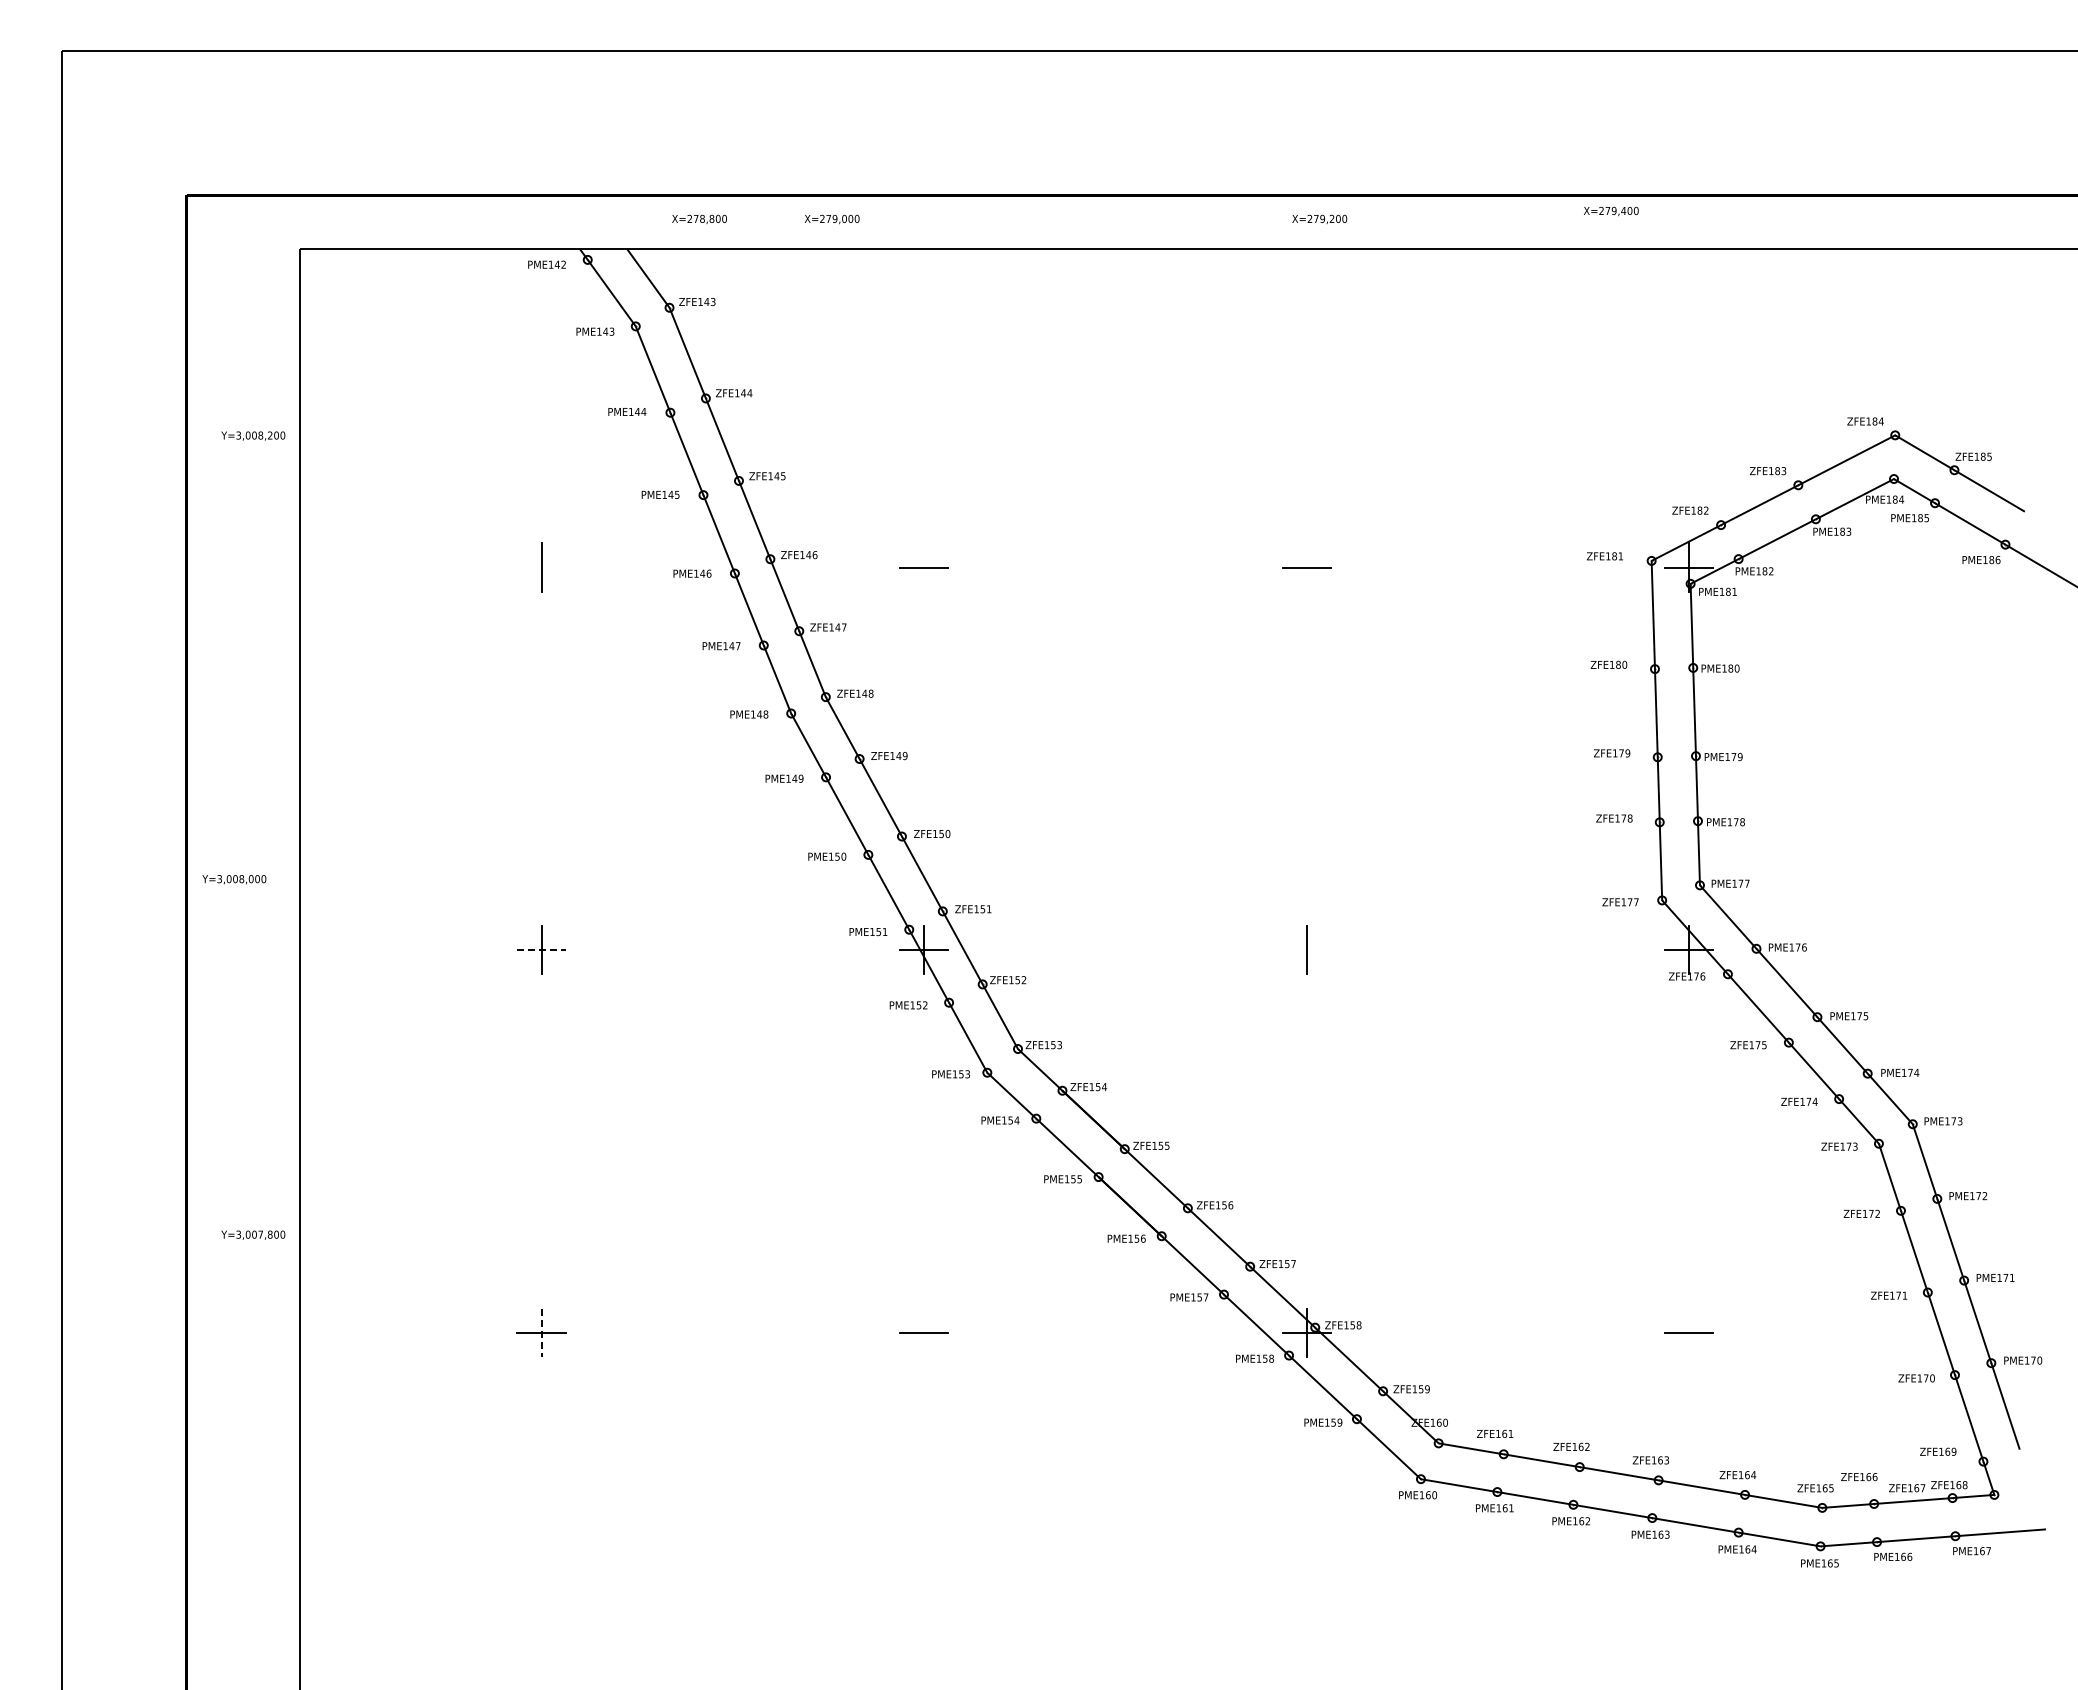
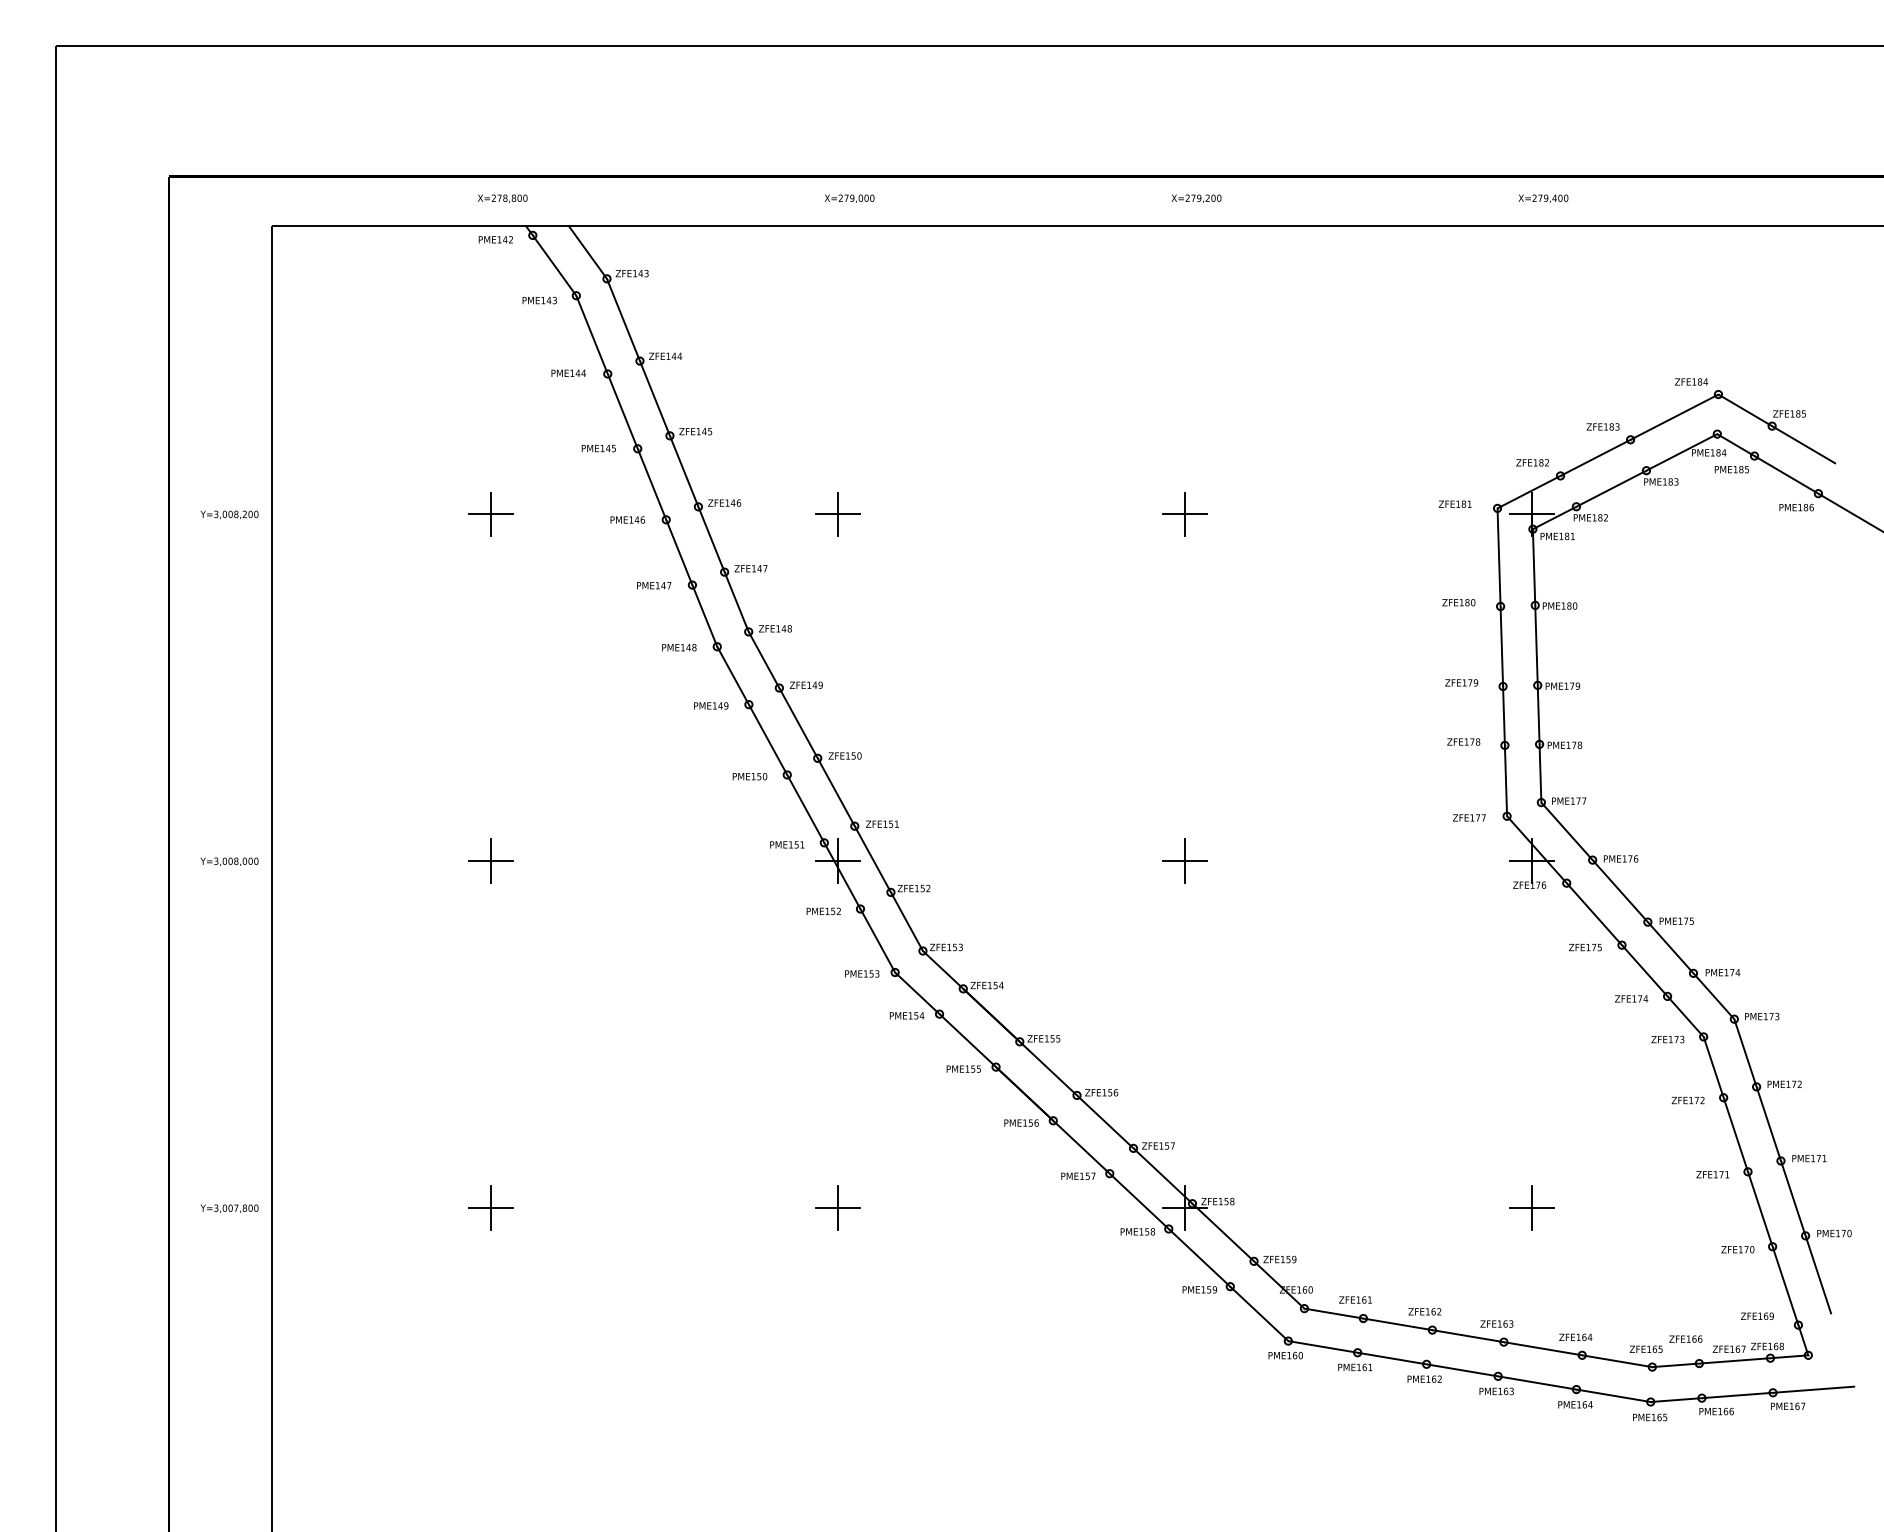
text: (1611, 211) -> (1543, 198), moved
text: (699, 219) -> (502, 198), moved
text: (831, 219) -> (849, 198), moved
text: (253, 435) -> (229, 514), moved
line: (541, 567) -> (490, 514), added
line: (924, 567) -> (838, 514), added
line: (1306, 567) -> (1184, 514), added
text: (234, 879) -> (229, 861), moved
line: (542, 950) -> (491, 861), dashed -> solid
line: (1306, 950) -> (1184, 861), added
text: (253, 1234) -> (229, 1208), moved
line: (924, 1332) -> (838, 1208), added
line: (1689, 1332) -> (1531, 1208), added
line: (541, 1333) -> (490, 1208), dashed -> solid

